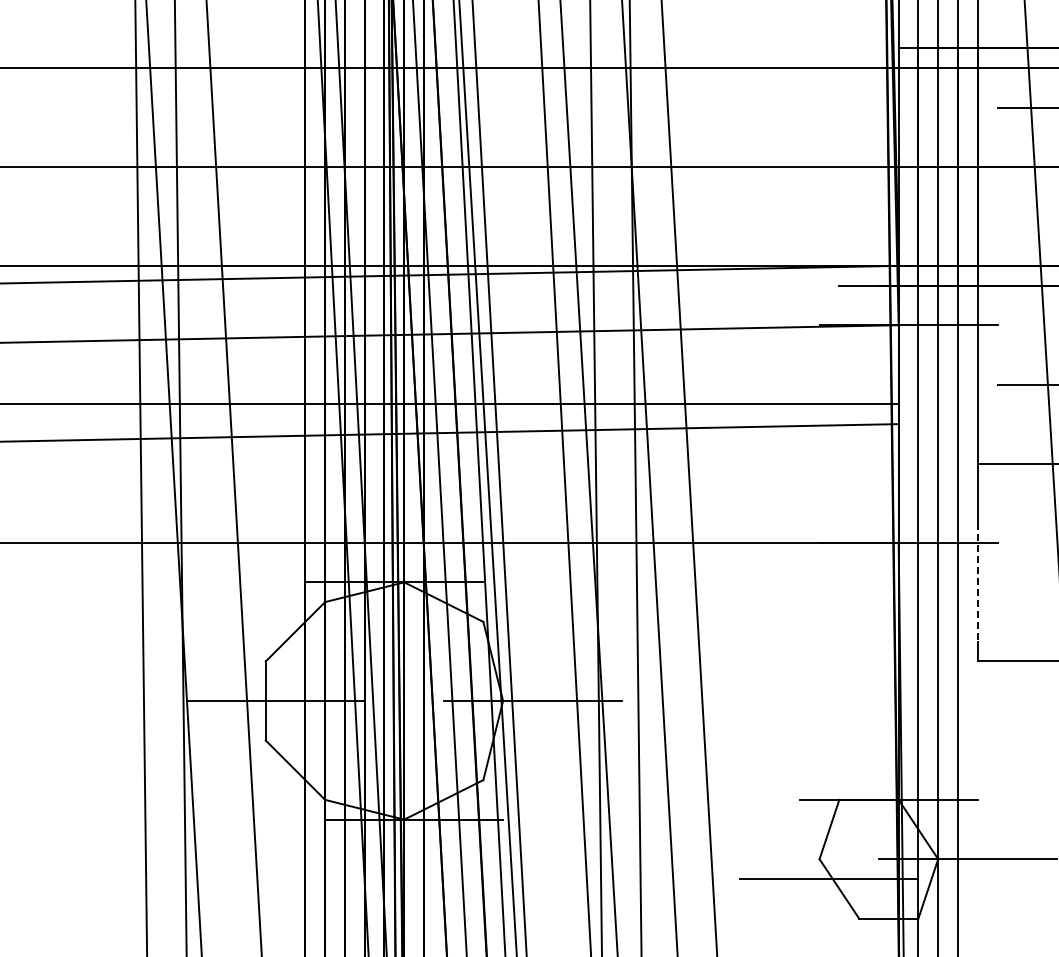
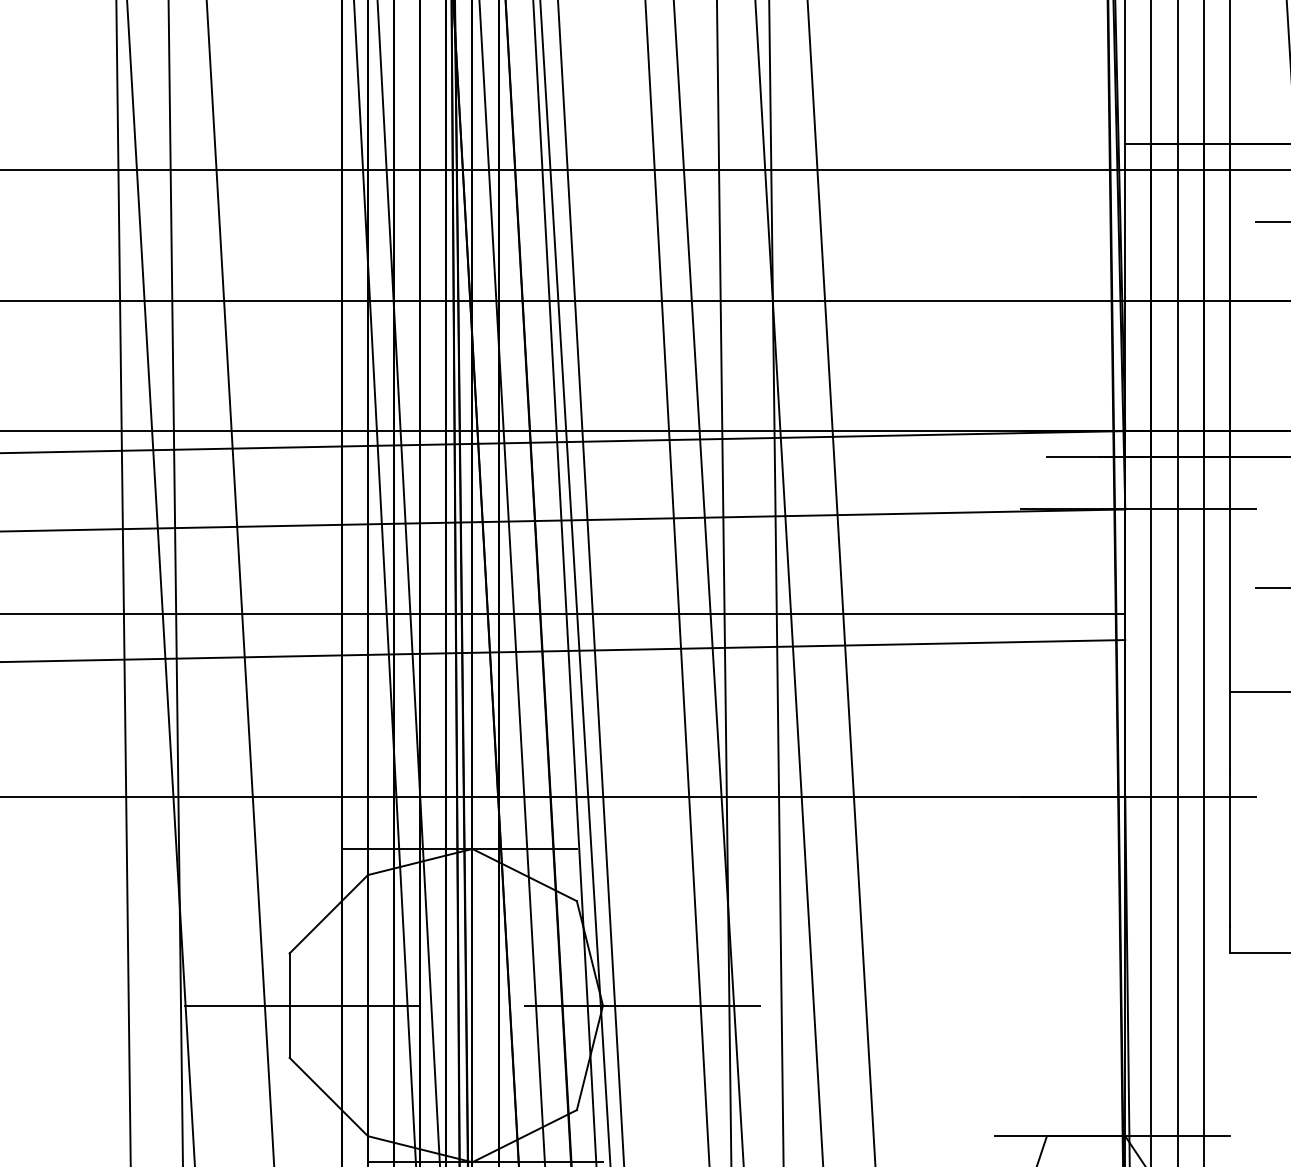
line: (977, 582) -> (1229, 849), dashed -> solid

